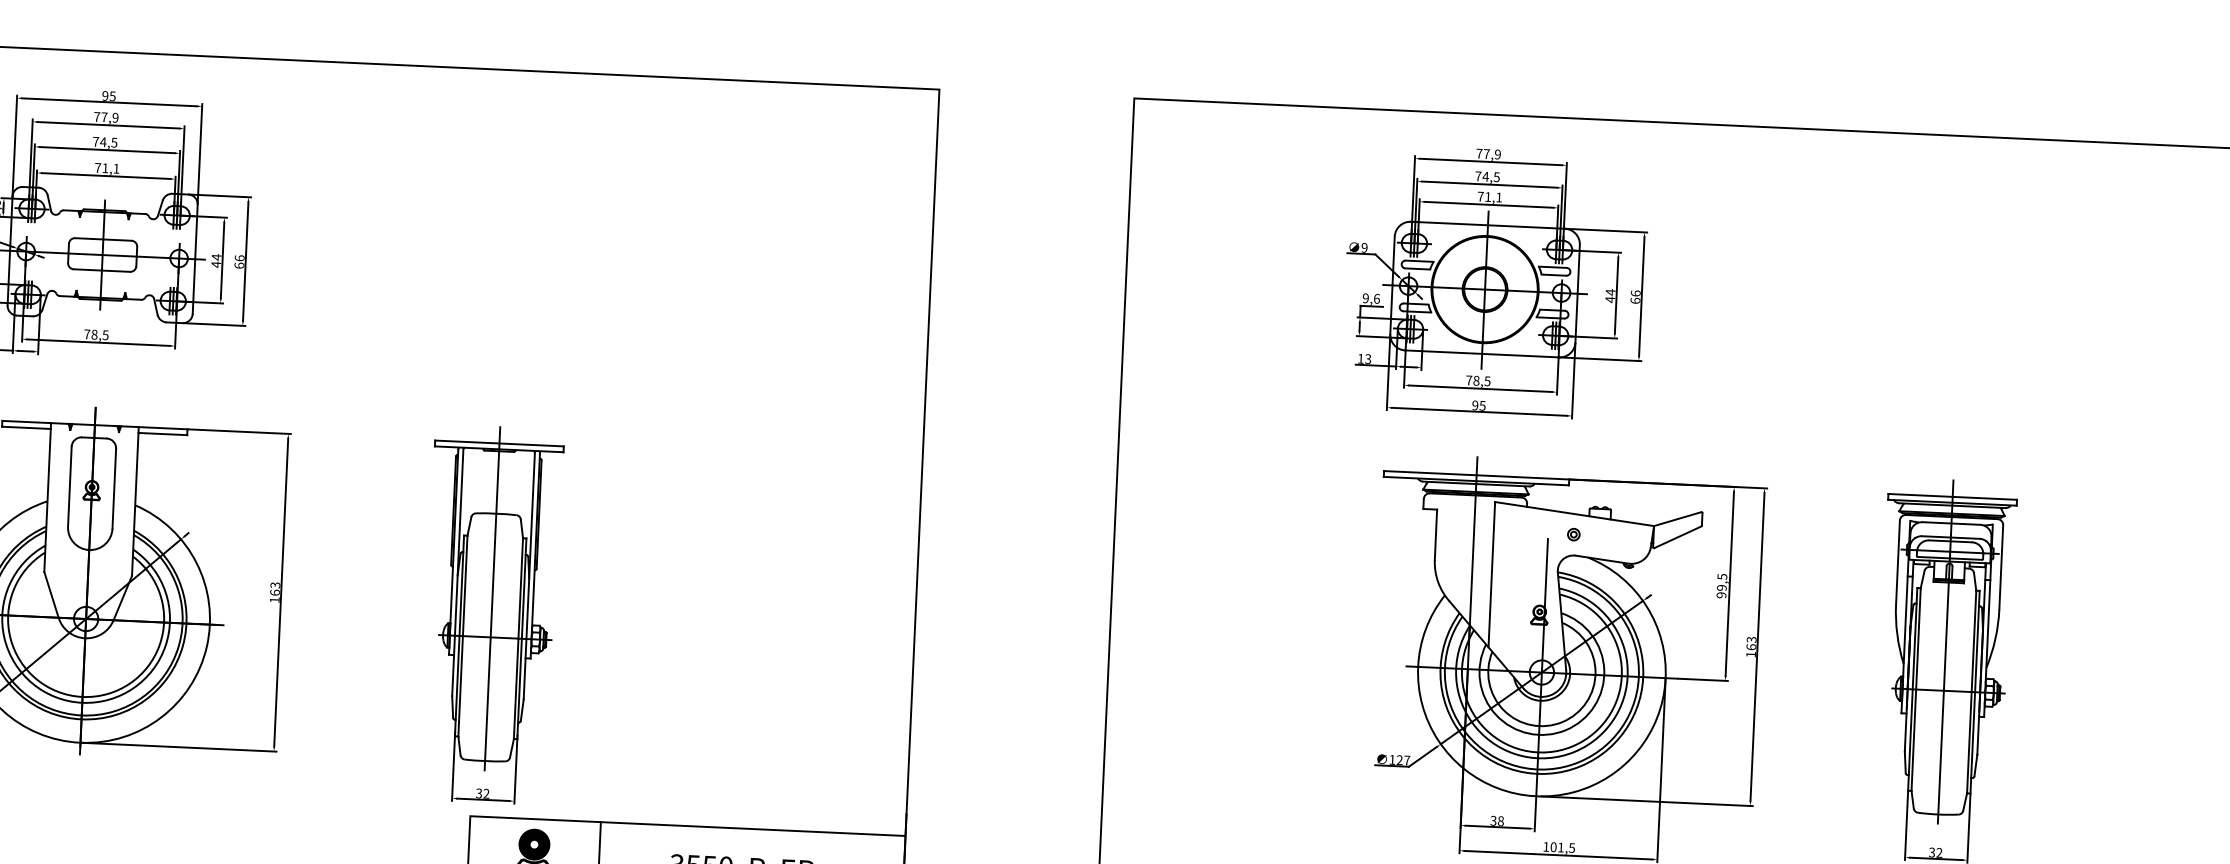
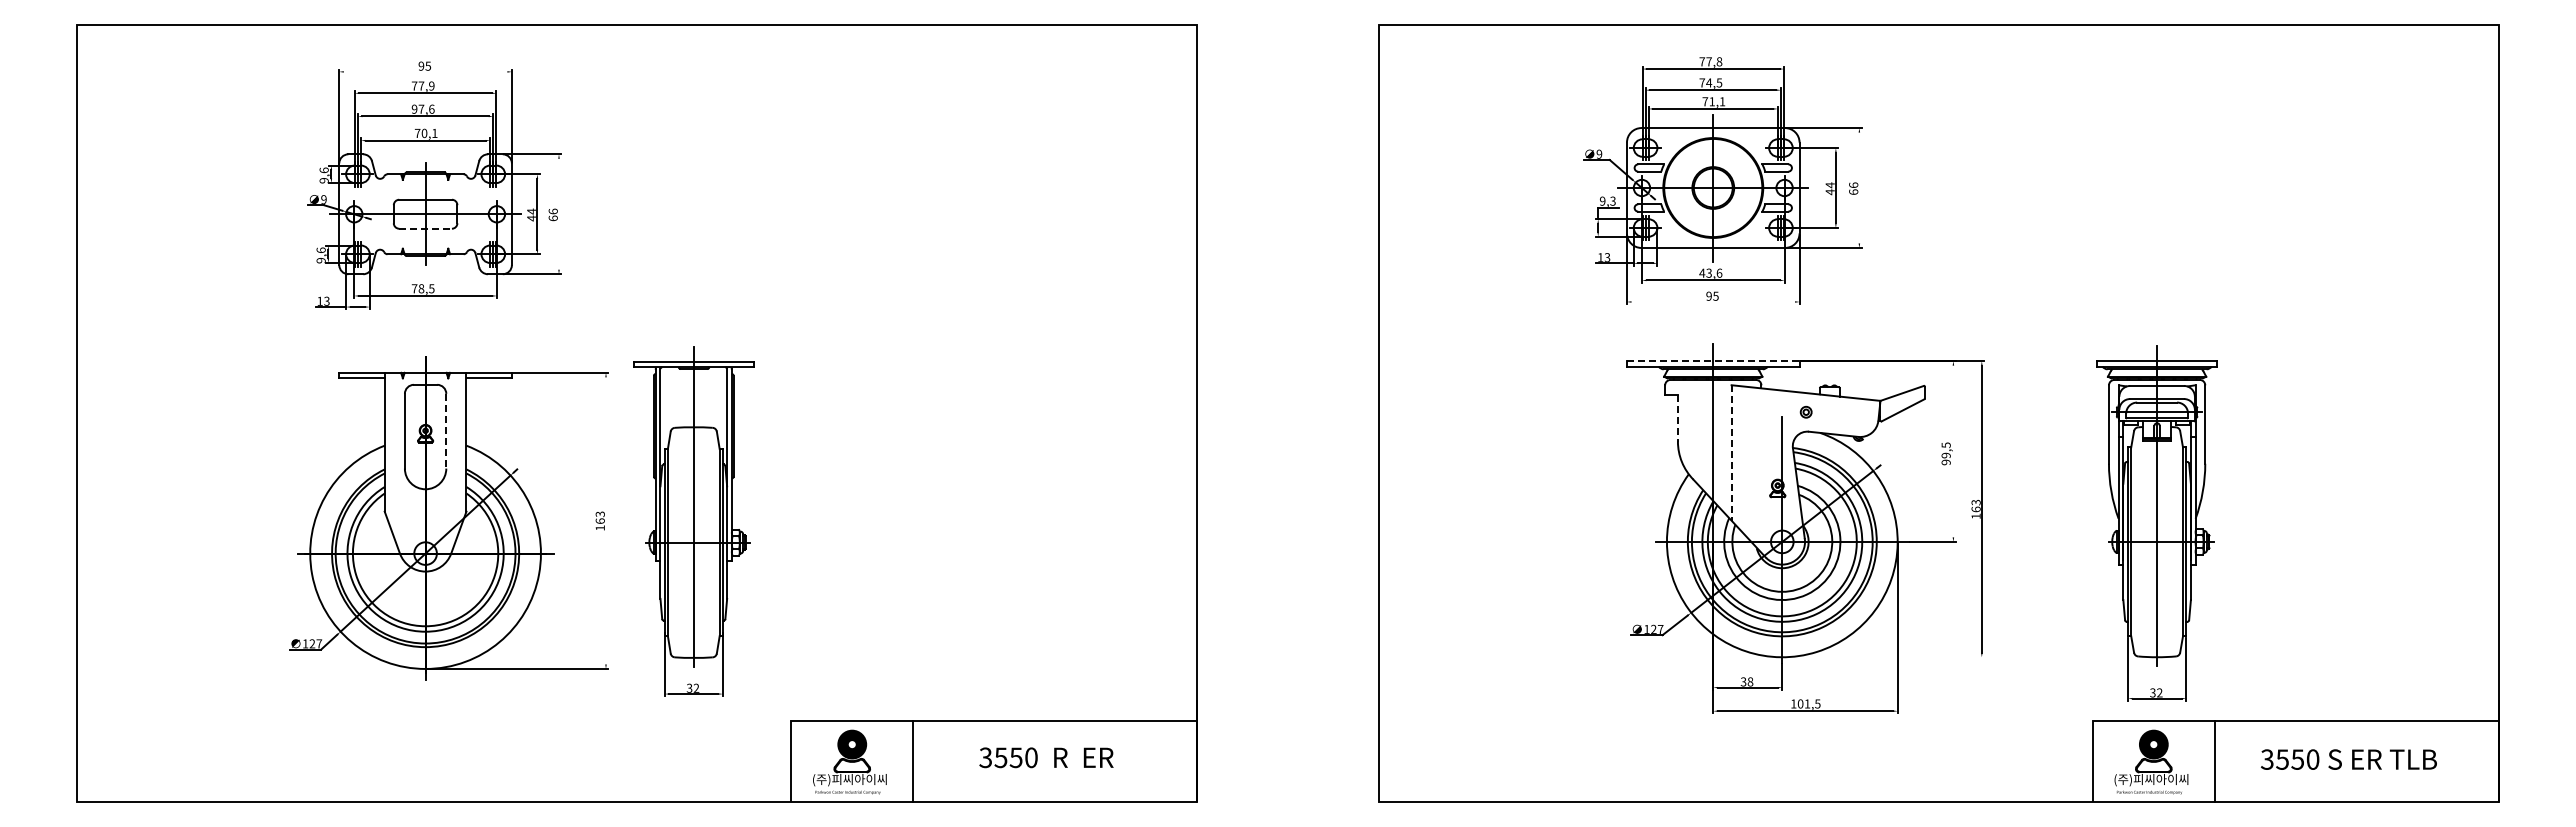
line: (109, 101) -> (425, 71), removed
text: (104, 141) -> (422, 108), 74,5 -> 97,6
text: (1497, 154) -> (1719, 61), 77,9 -> 77,8
text: (105, 168) -> (424, 133), 71,1 -> 70,1
line: (246, 260) -> (559, 213), removed
line: (102, 270) -> (426, 228), solid -> dashed
line: (1641, 296) -> (1859, 187), removed
text: (1376, 298) -> (1612, 200), 9,6 -> 9,3
text: (1477, 380) -> (1710, 272), 78,5 -> 43,6
line: (1479, 411) -> (1713, 301), removed
line: (1476, 475) -> (1713, 361), solid -> dashed
line: (114, 489) -> (446, 431), solid -> dashed
line: (1435, 535) -> (1677, 418), solid -> dashed
line: (1491, 574) -> (1731, 452), solid -> dashed
line: (1729, 583) -> (1953, 451), removed
line: (281, 592) -> (606, 520), removed
part: (491, 614) -> (693, 521), moved
line: (1646, 801) -> (1885, 657), removed

